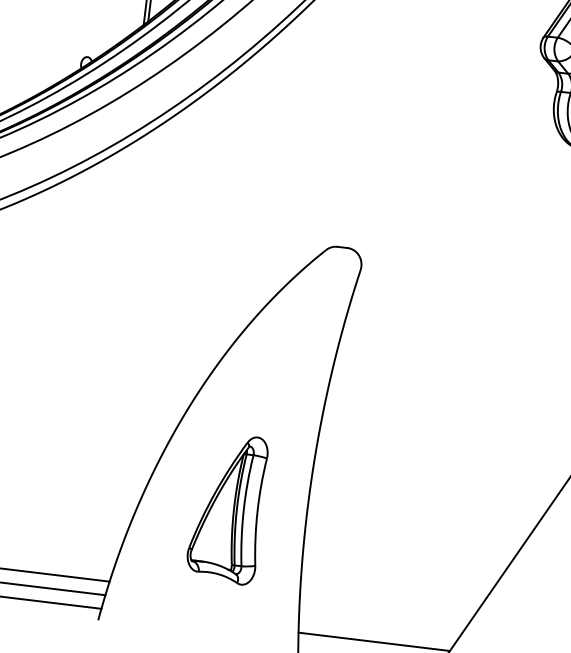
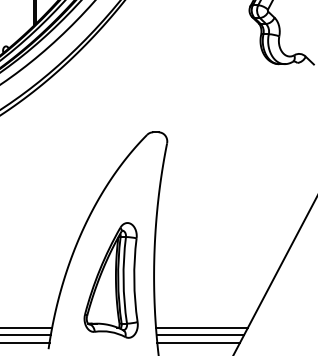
part: (226, 508) -> (110, 280), size x1.43
line: (384, 614) -> (202, 327), added
line: (379, 628) -> (200, 335), added

